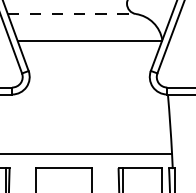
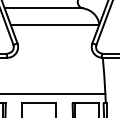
line: (72, 14) -> (44, 8), dashed -> solid

